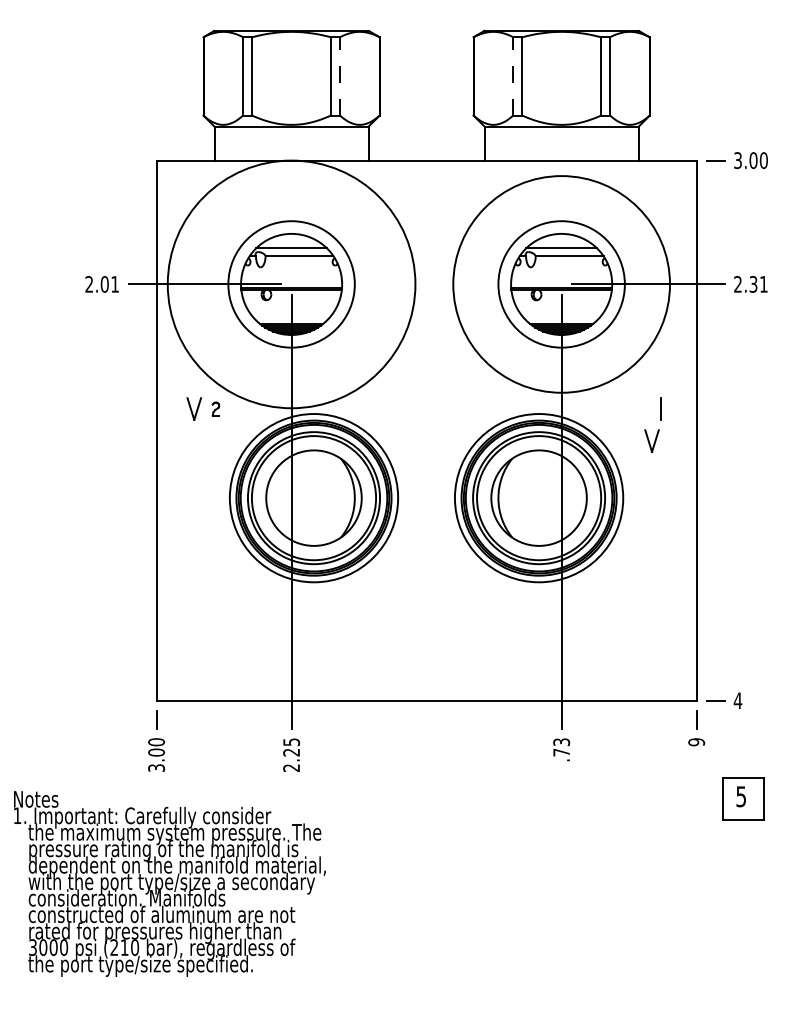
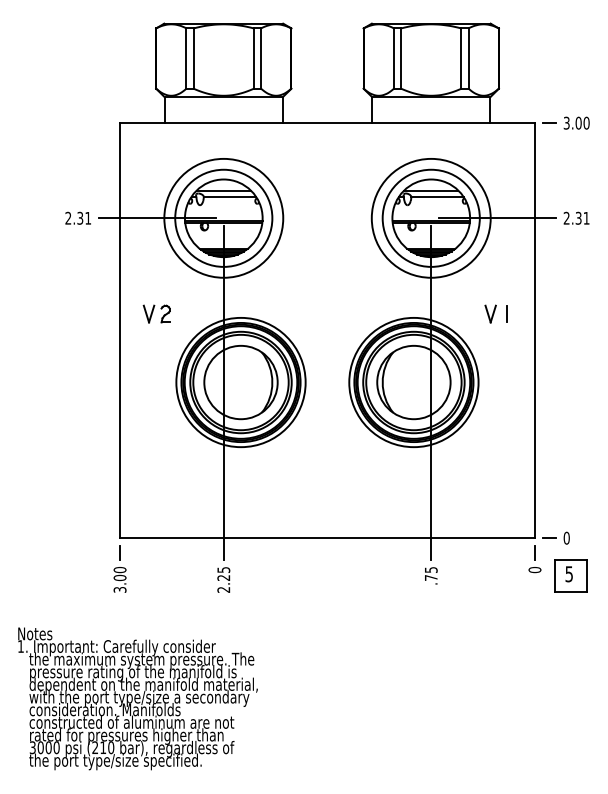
line: (340, 75) -> (261, 57), dashed -> solid
line: (513, 75) -> (394, 57), dashed -> solid
text: (104, 284) -> (80, 218), 2.01 -> 2.31
circle: (291, 284) -> (223, 218), size x0.62
circle: (561, 284) -> (431, 218), size x0.71
part: (215, 408) -> (165, 313), size x1.67
part: (651, 440) -> (490, 313), moved
text: (737, 700) -> (566, 537), 4 -> 0
text: (561, 741) -> (431, 569), .73 -> .75
text: (696, 742) -> (534, 570), 9 -> 0
part: (743, 798) -> (570, 575), moved
text: (169, 883) -> (137, 698), moved

